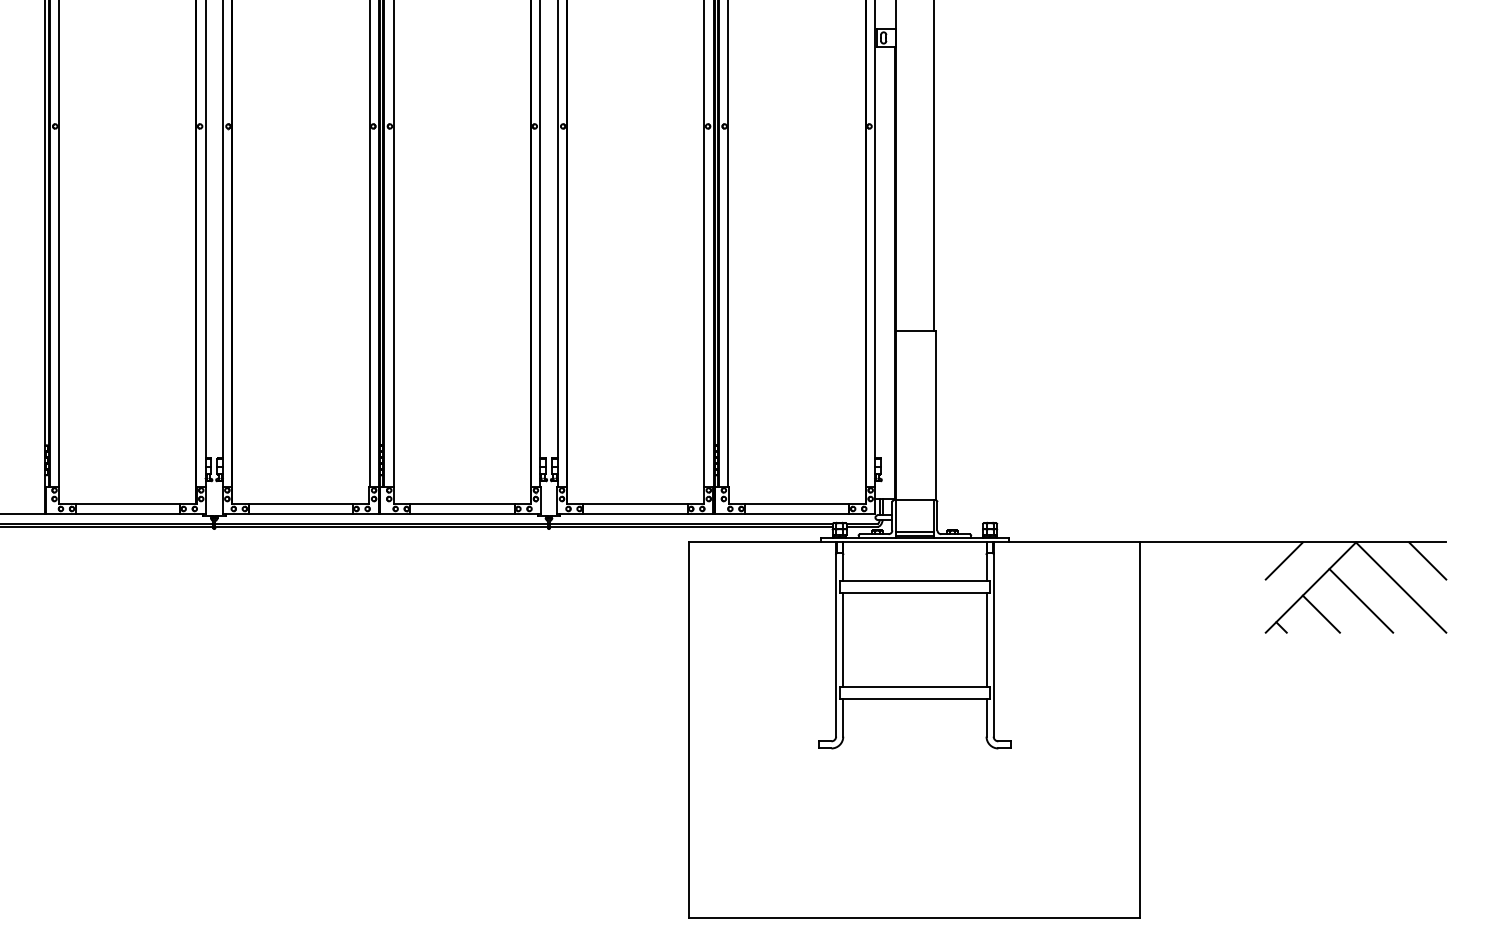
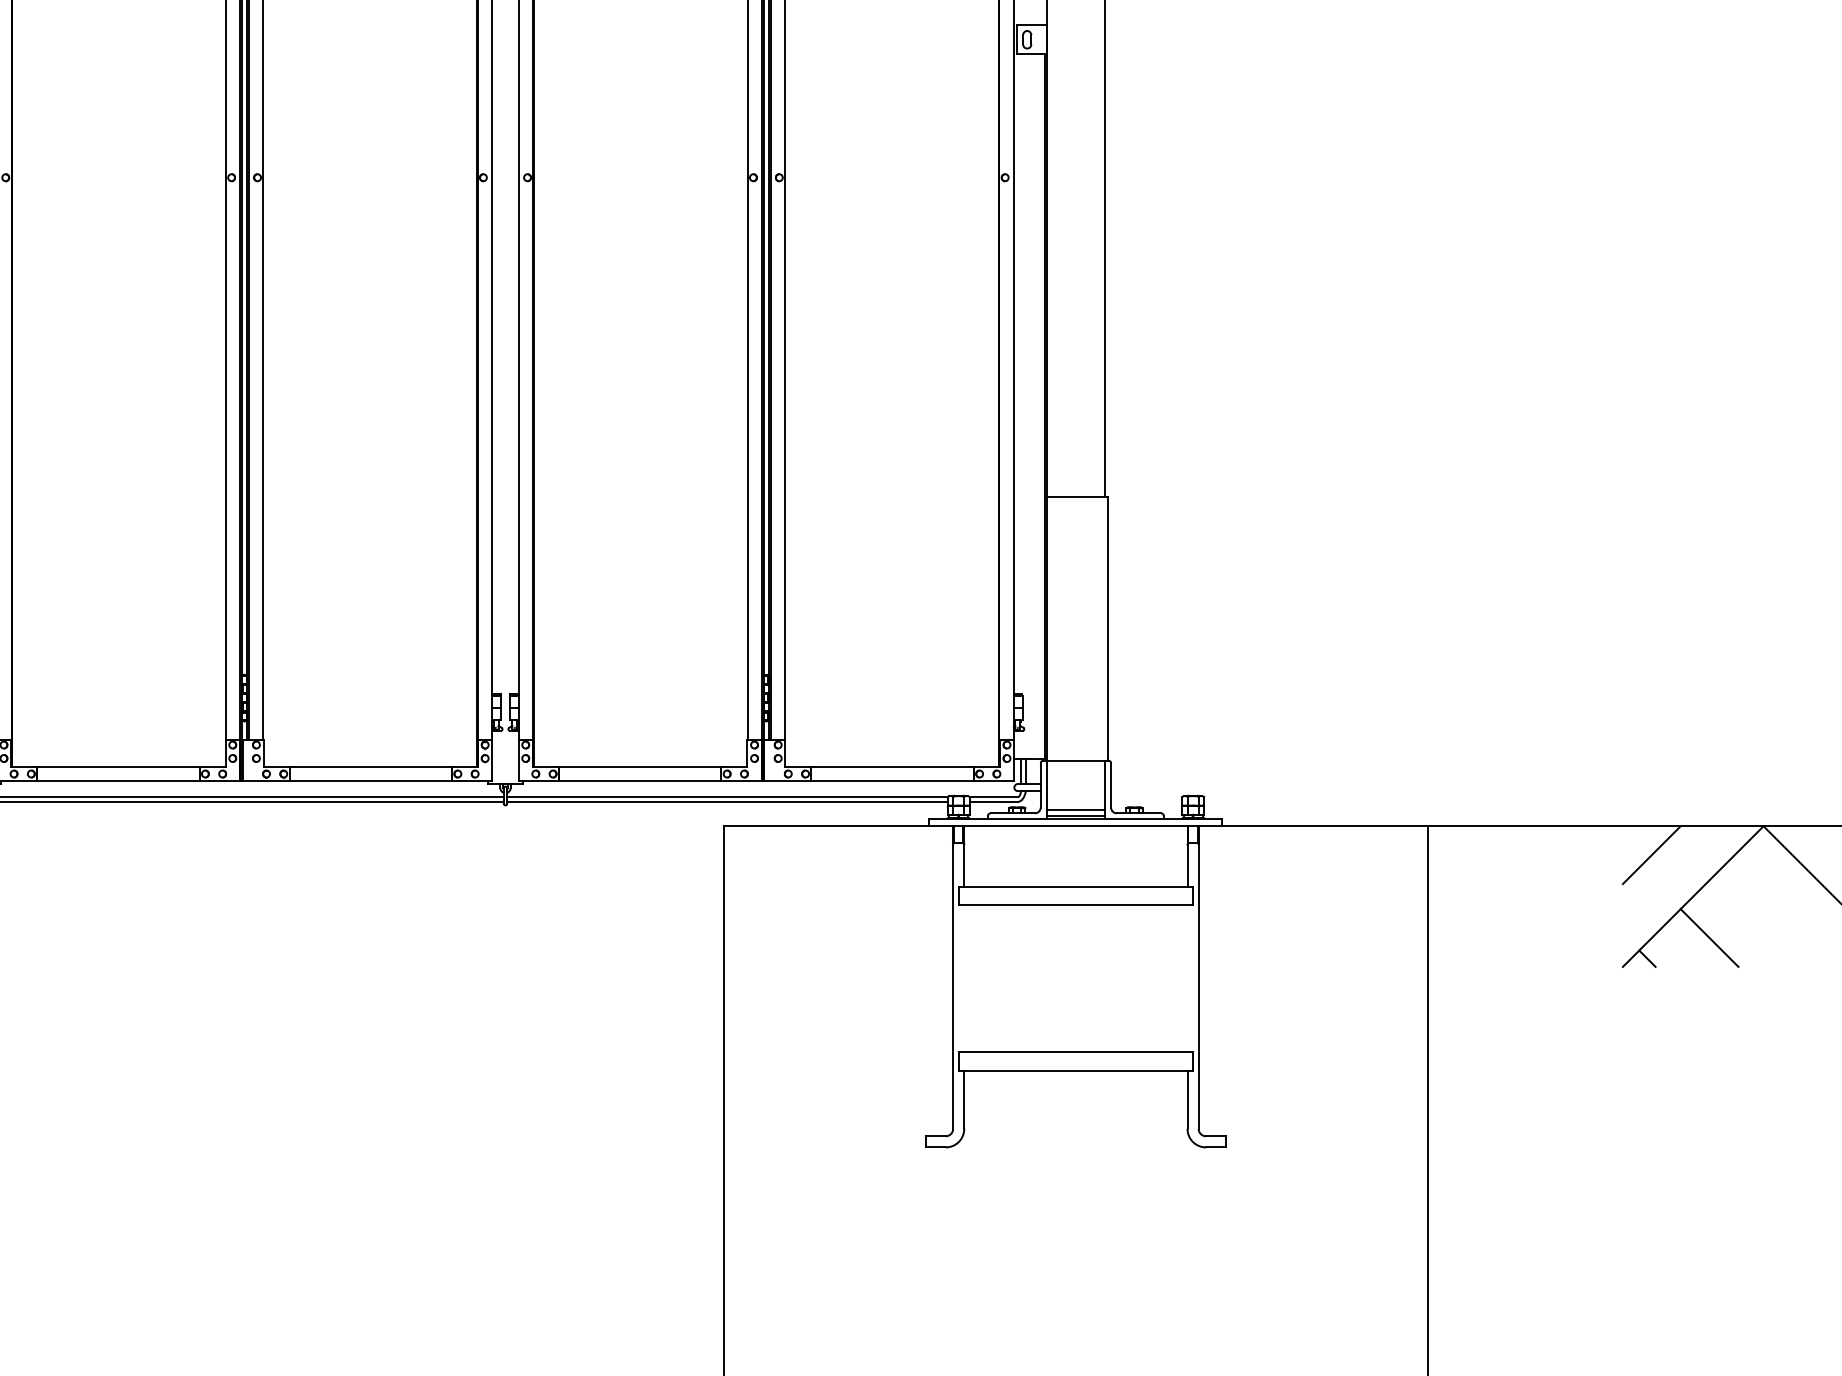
line: (1361, 600) -> (1772, 916), removed
line: (843, 640) -> (964, 979), removed
line: (986, 640) -> (1187, 979), removed

